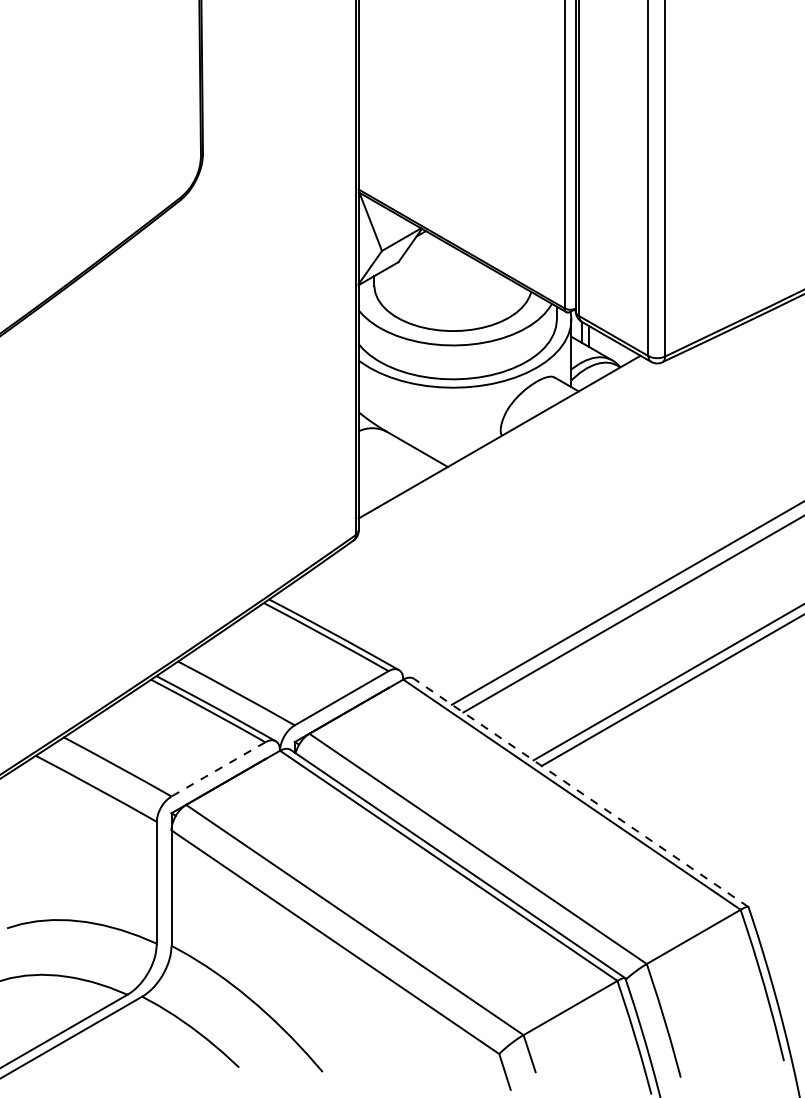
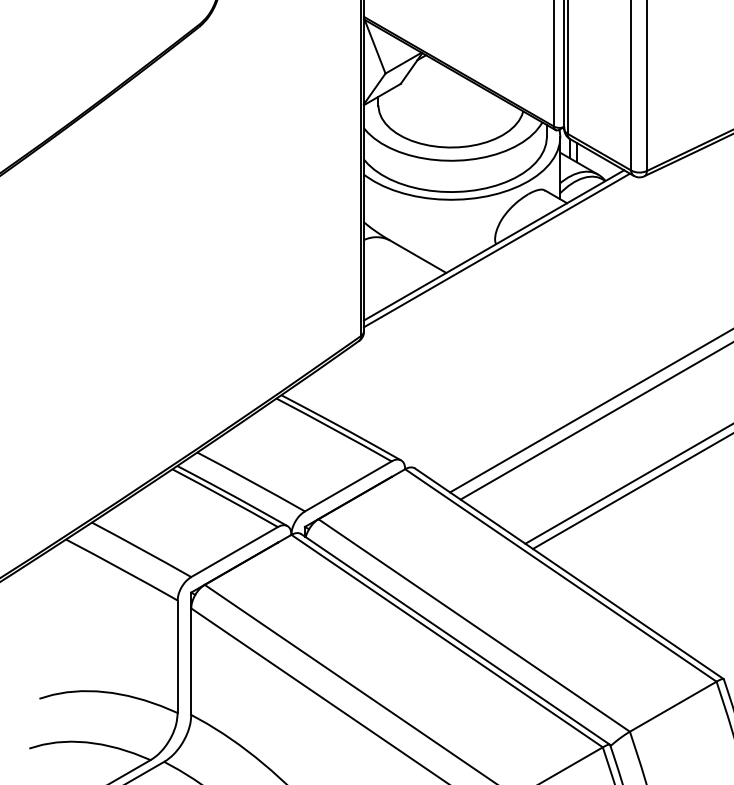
line: (502, 442) -> (496, 250), added
line: (218, 769) -> (234, 552), dashed -> solid
line: (580, 792) -> (568, 573), dashed -> solid

